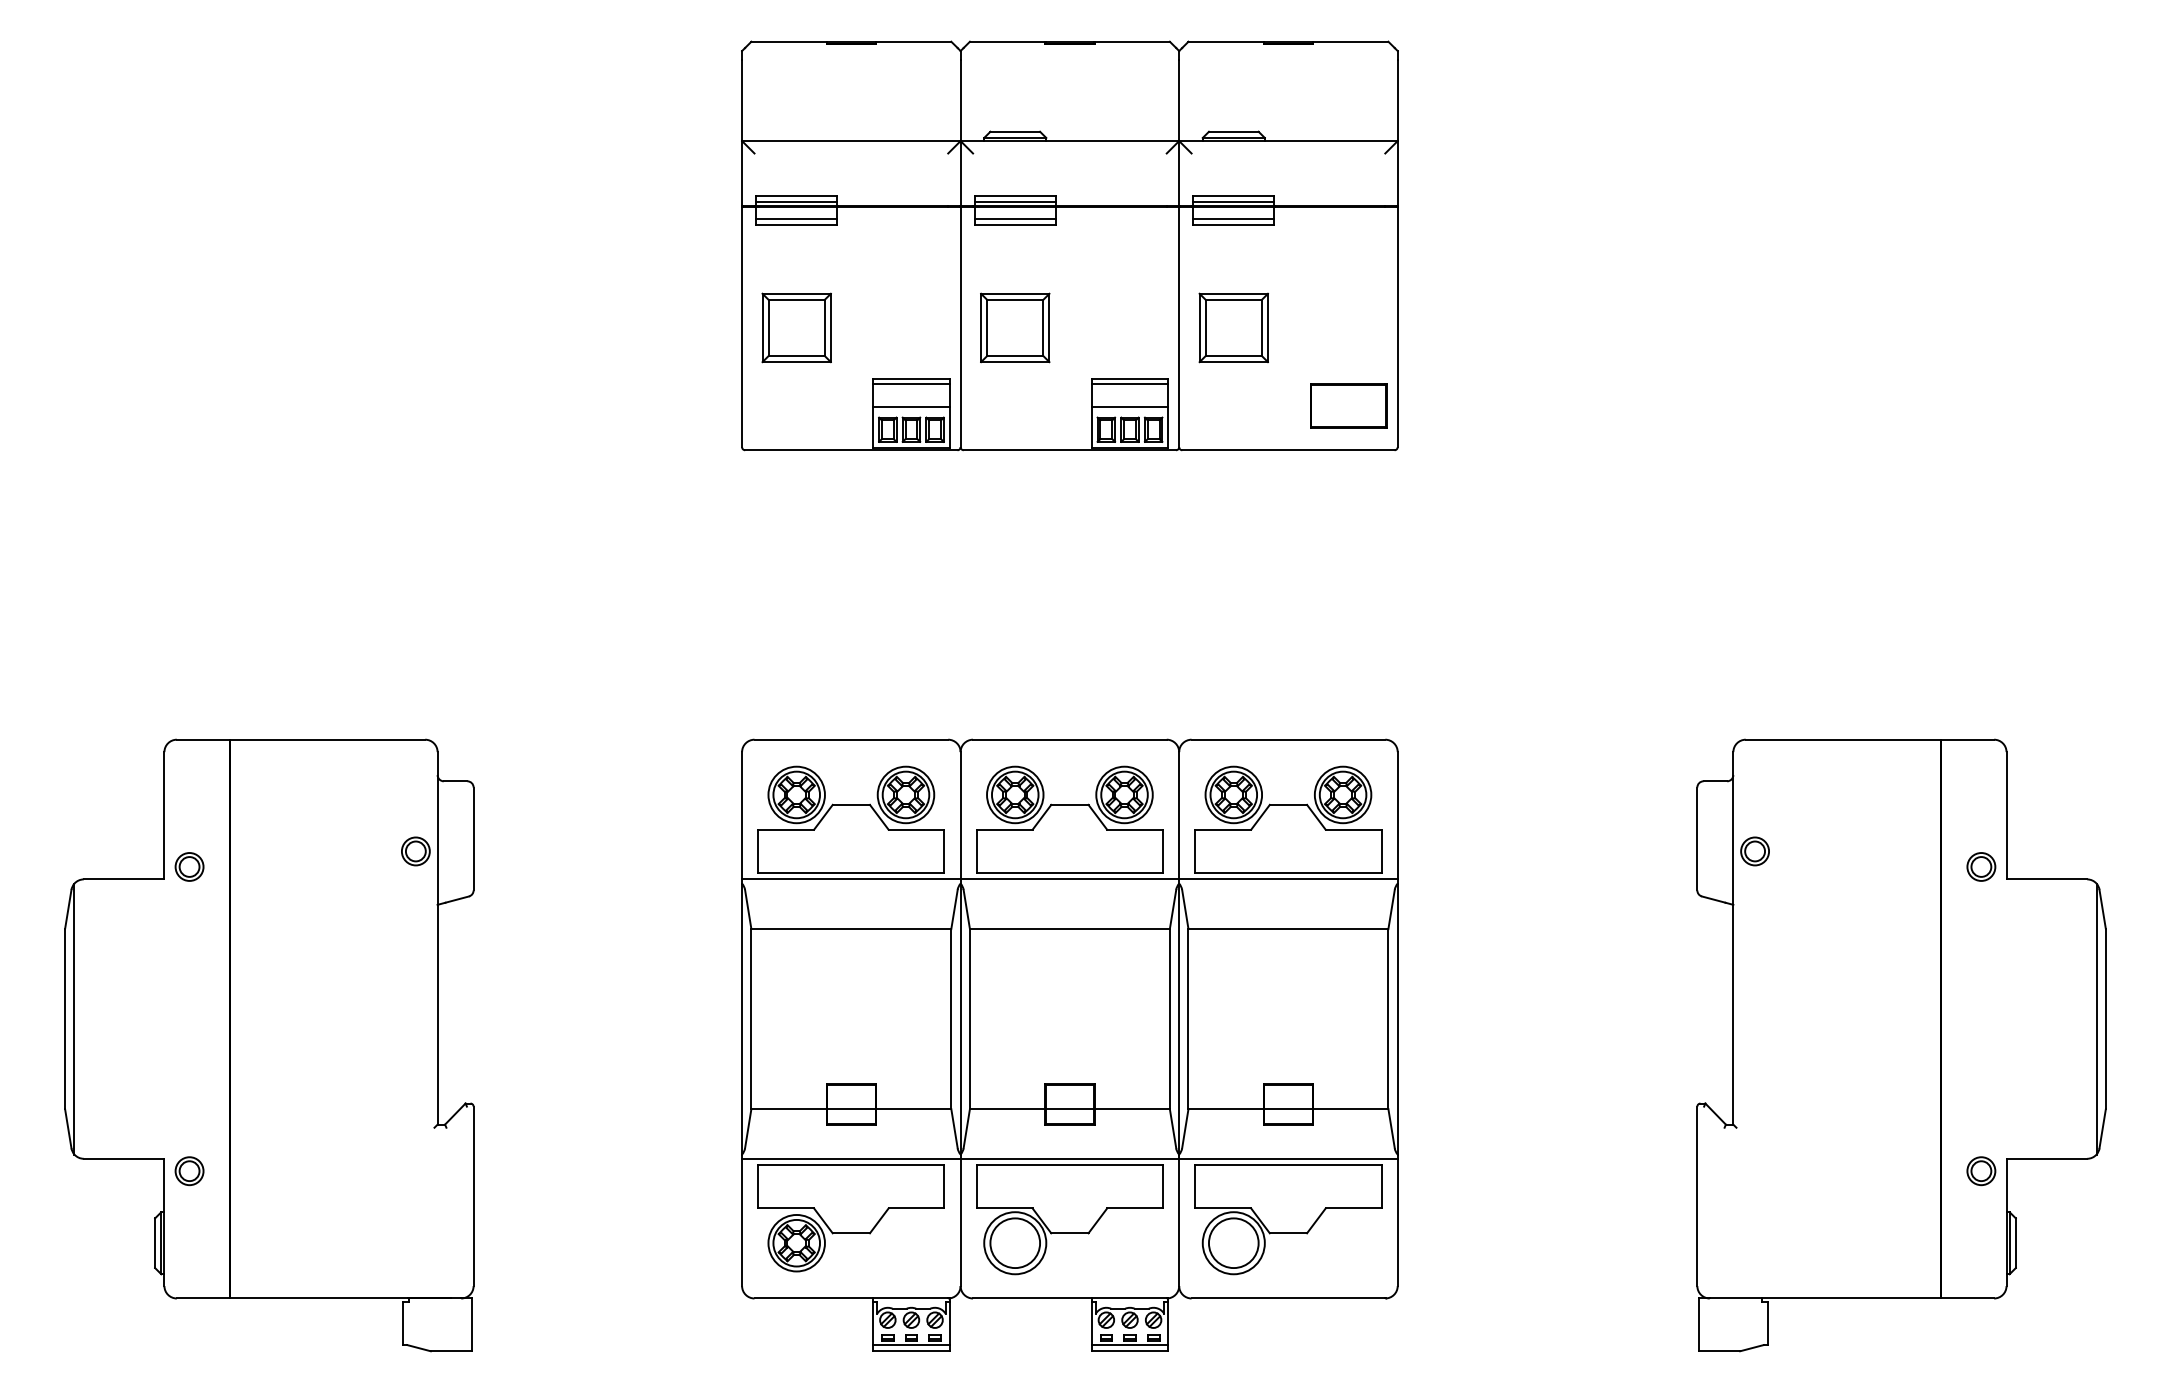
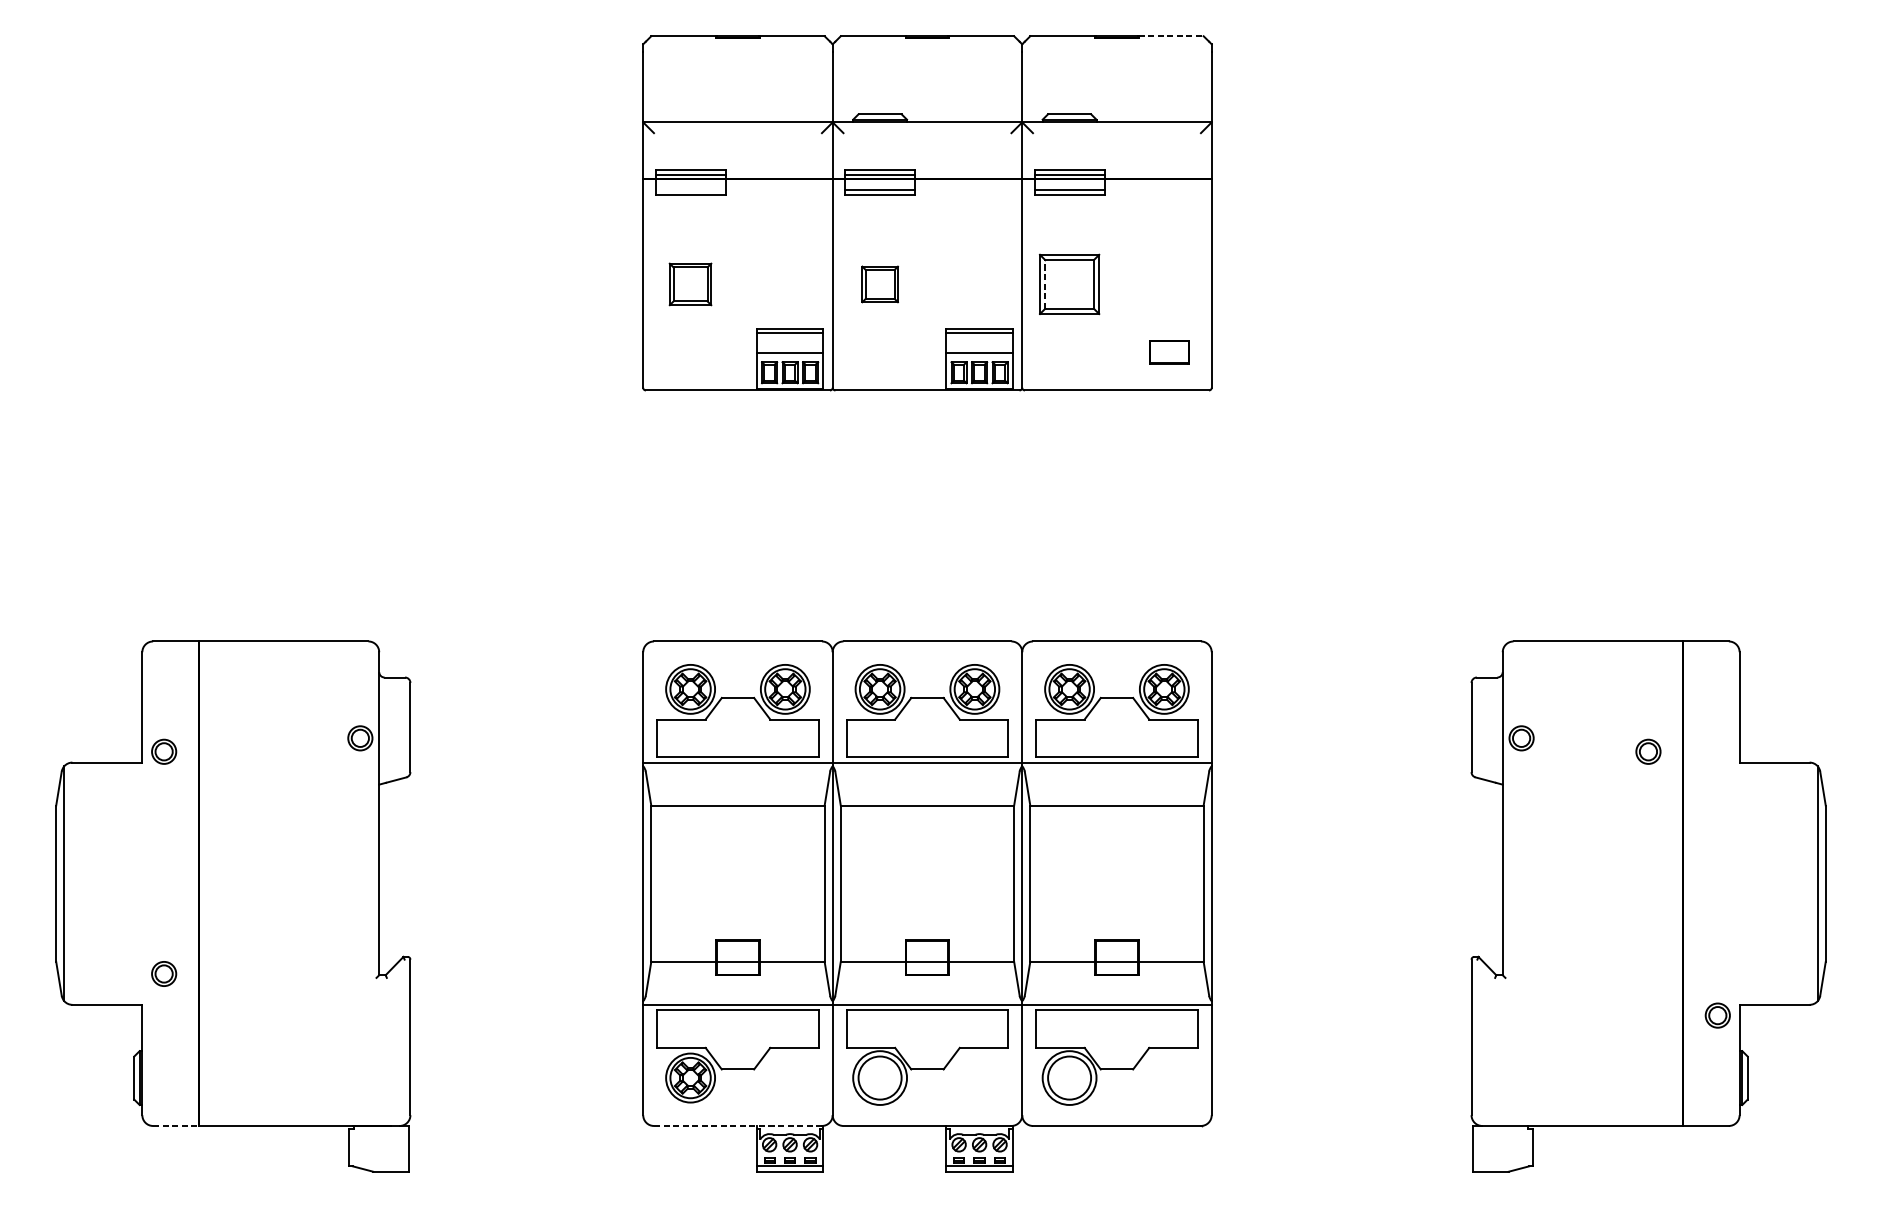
line: (1350, 41) -> (1170, 36), solid -> dashed
line: (796, 218) -> (690, 189), removed
part: (796, 327) -> (690, 284), size x0.7
part: (1015, 327) -> (880, 284), size x0.6
line: (1205, 327) -> (1045, 284), solid -> dashed
part: (1348, 405) -> (1169, 351), size x0.6
part: (1981, 866) -> (1648, 751), moved
part: (189, 1171) -> (164, 974), moved
line: (203, 1298) -> (176, 1125), solid -> dashed
line: (851, 1298) -> (738, 1125), solid -> dashed

